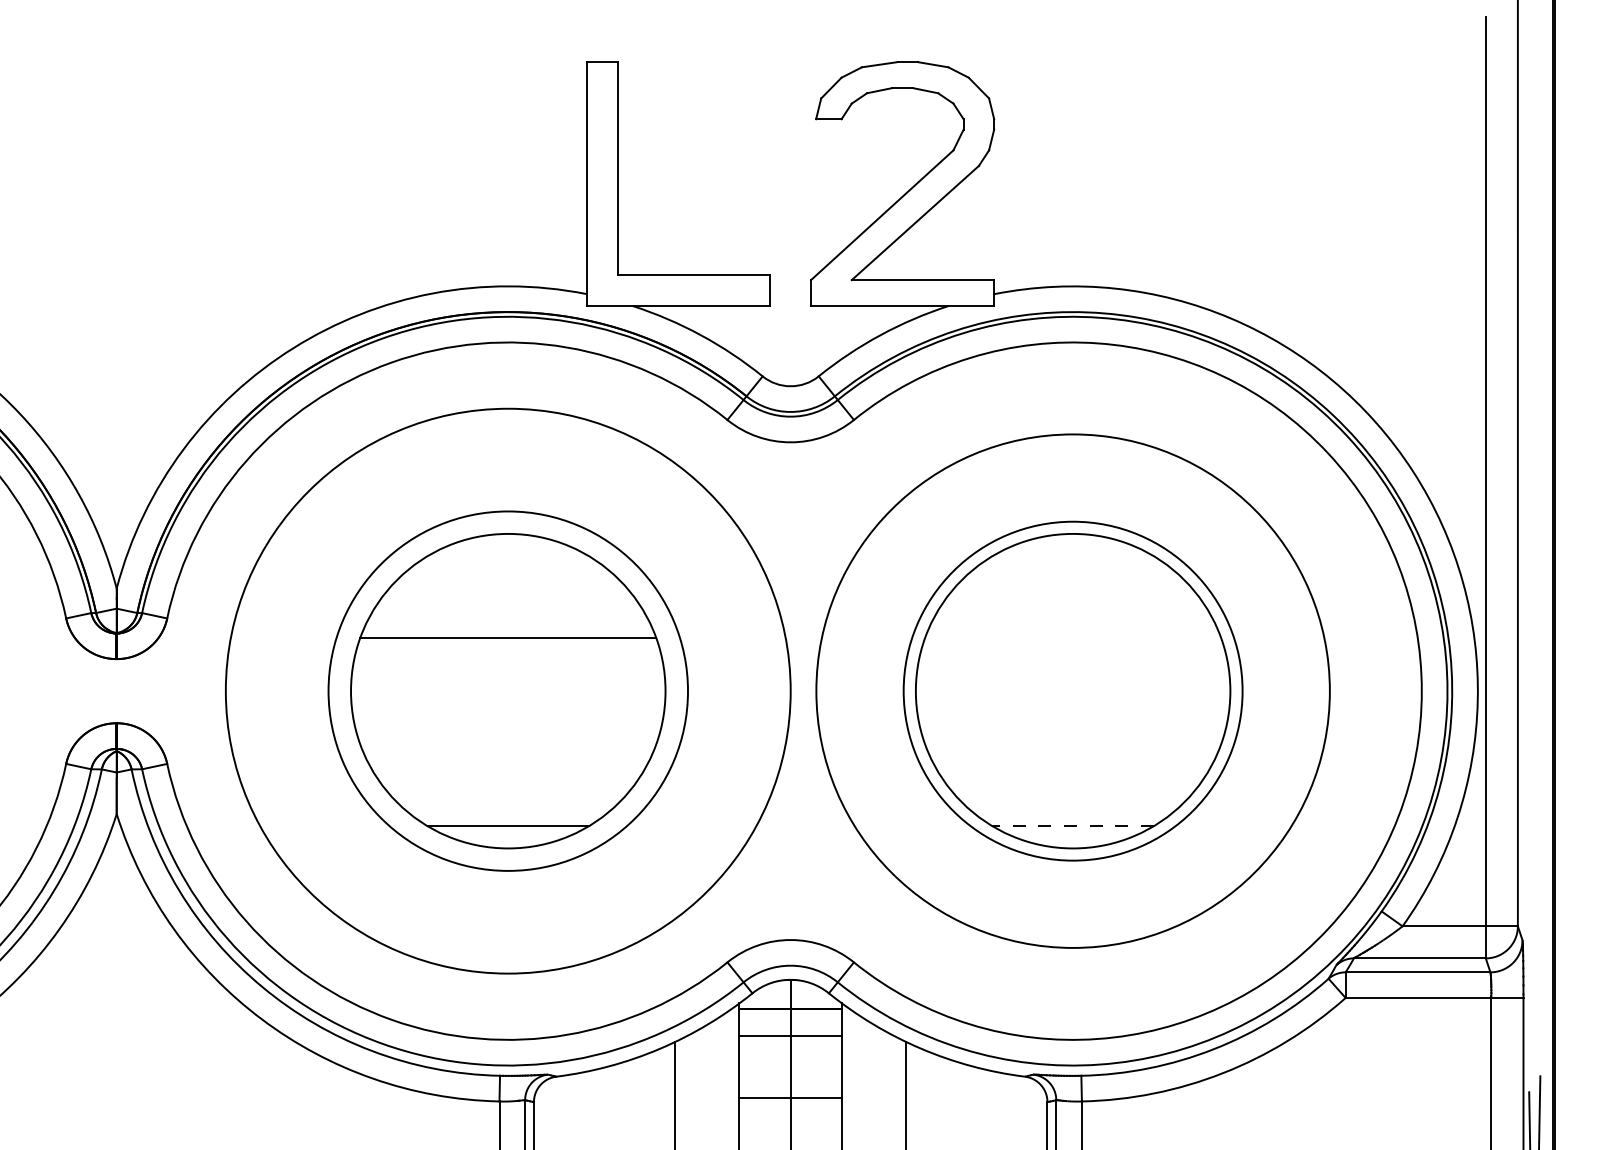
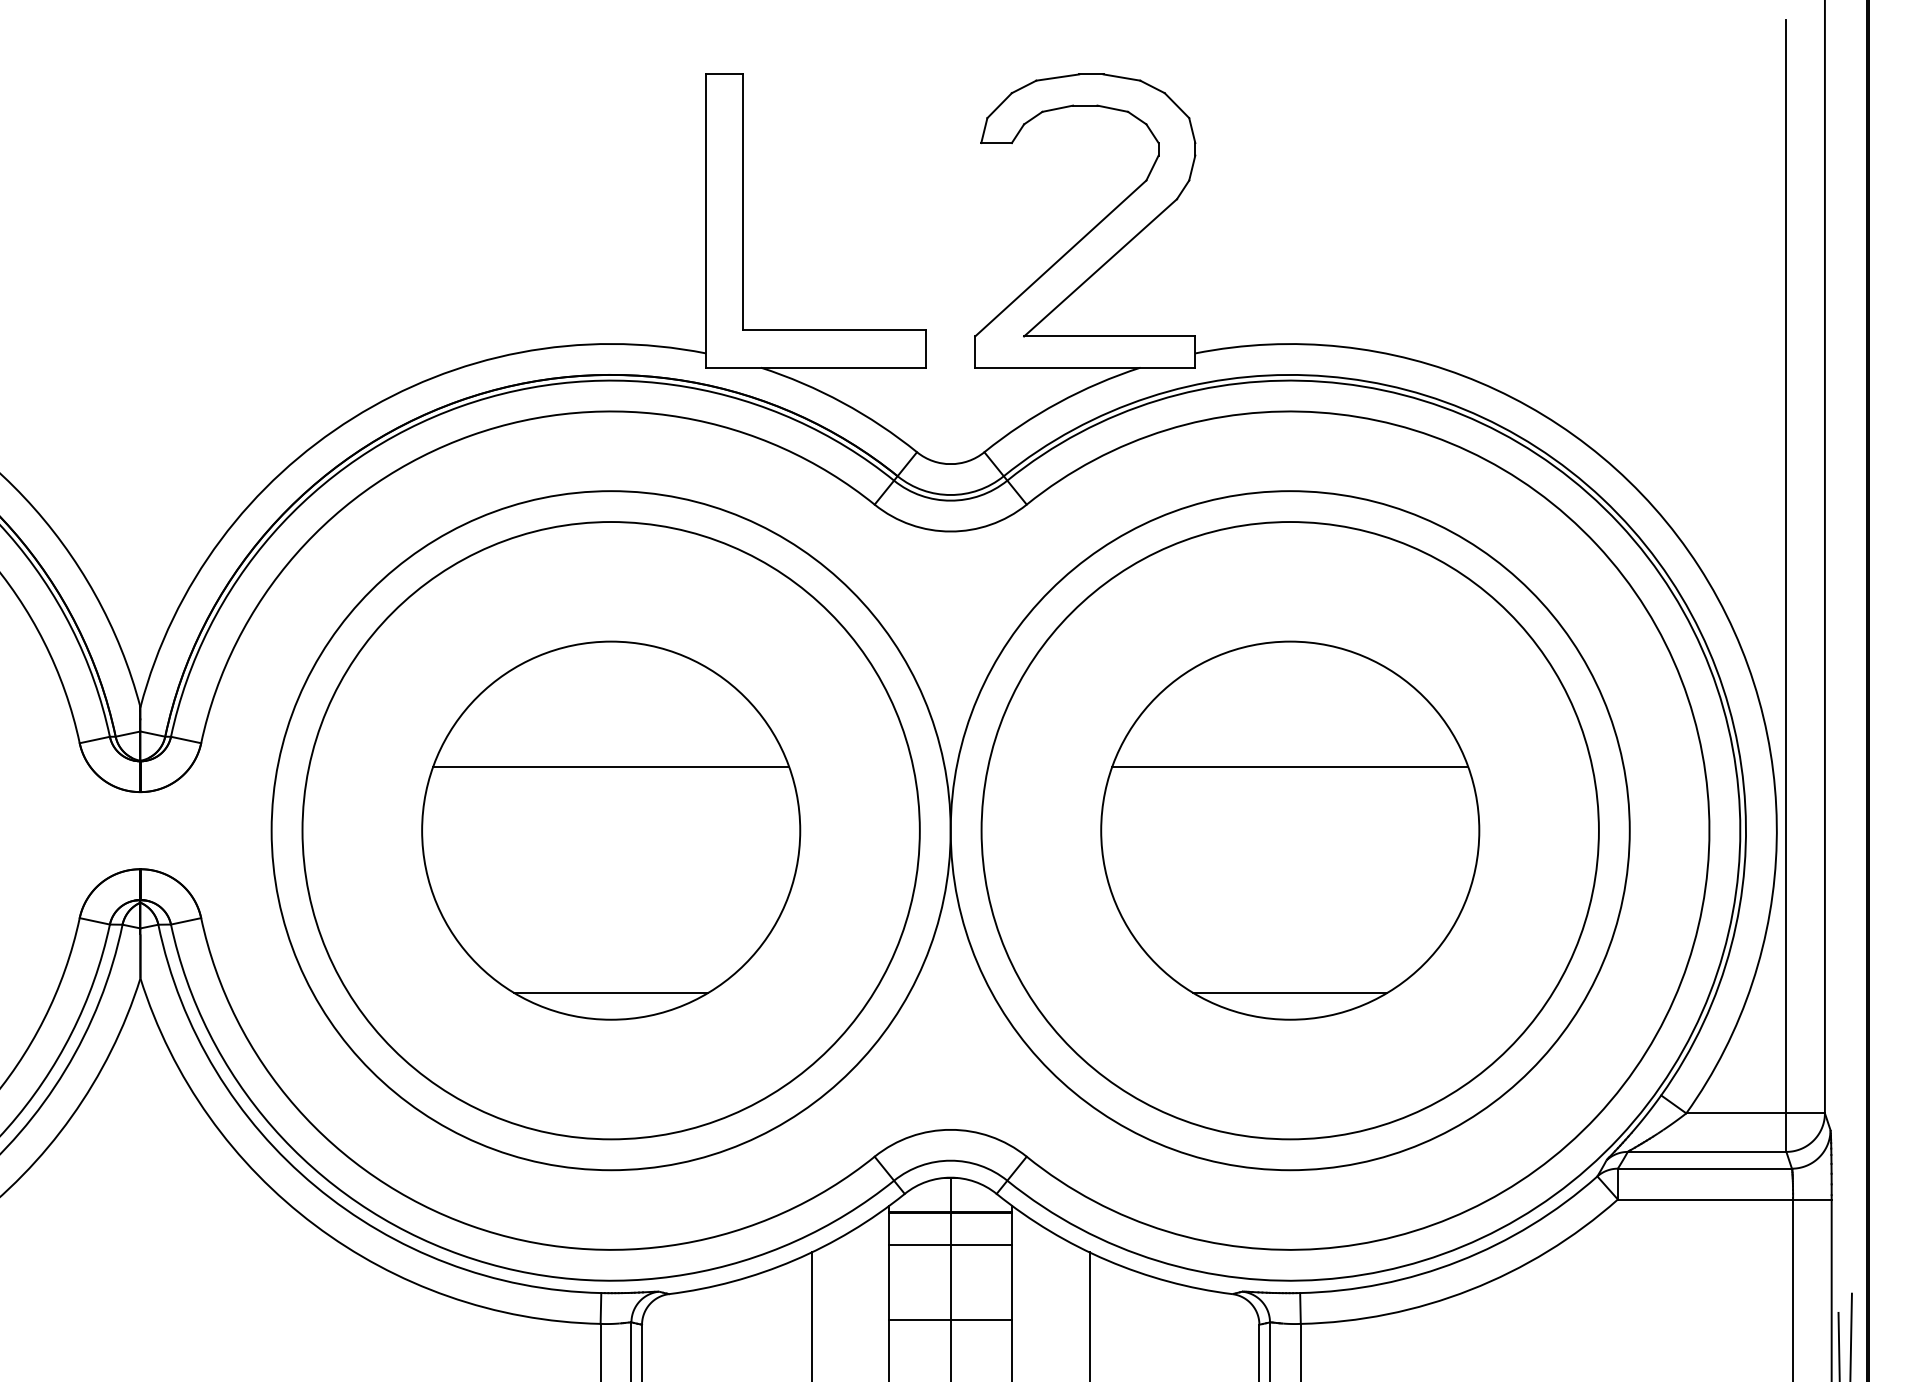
line: (1073, 638) -> (1290, 767), added
circle: (508, 690) -> (611, 829), size x1.43
circle: (1072, 690) -> (1289, 829), size x1.67
line: (1073, 826) -> (1290, 993), dashed -> solid

